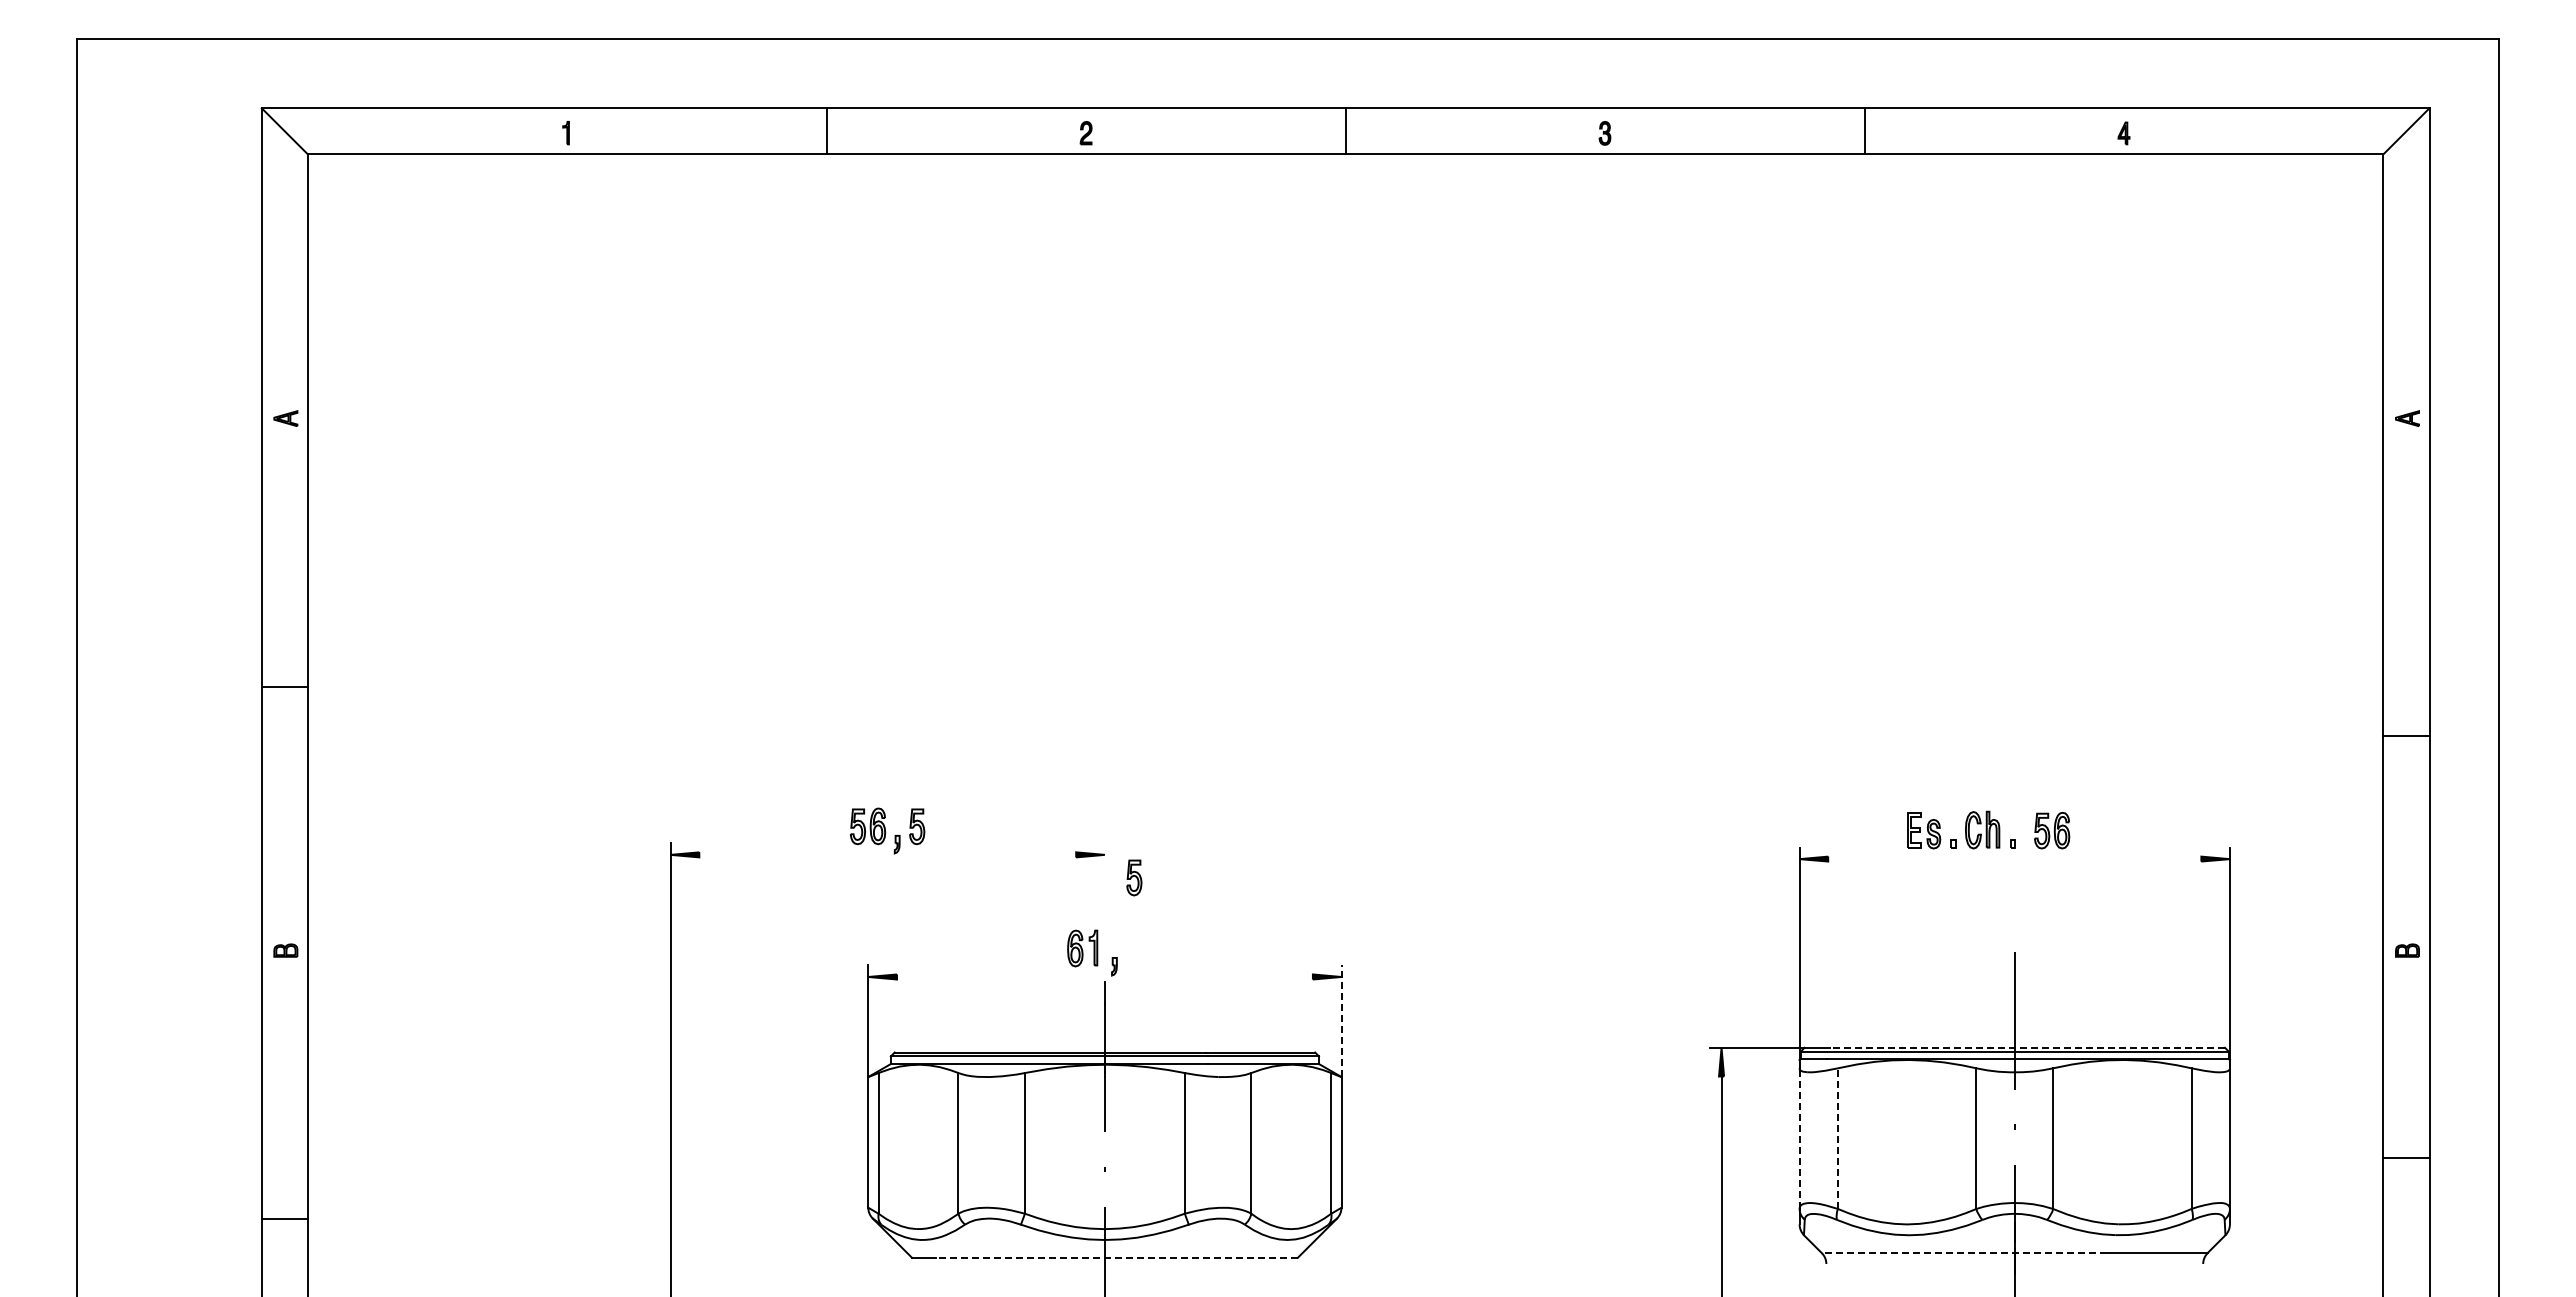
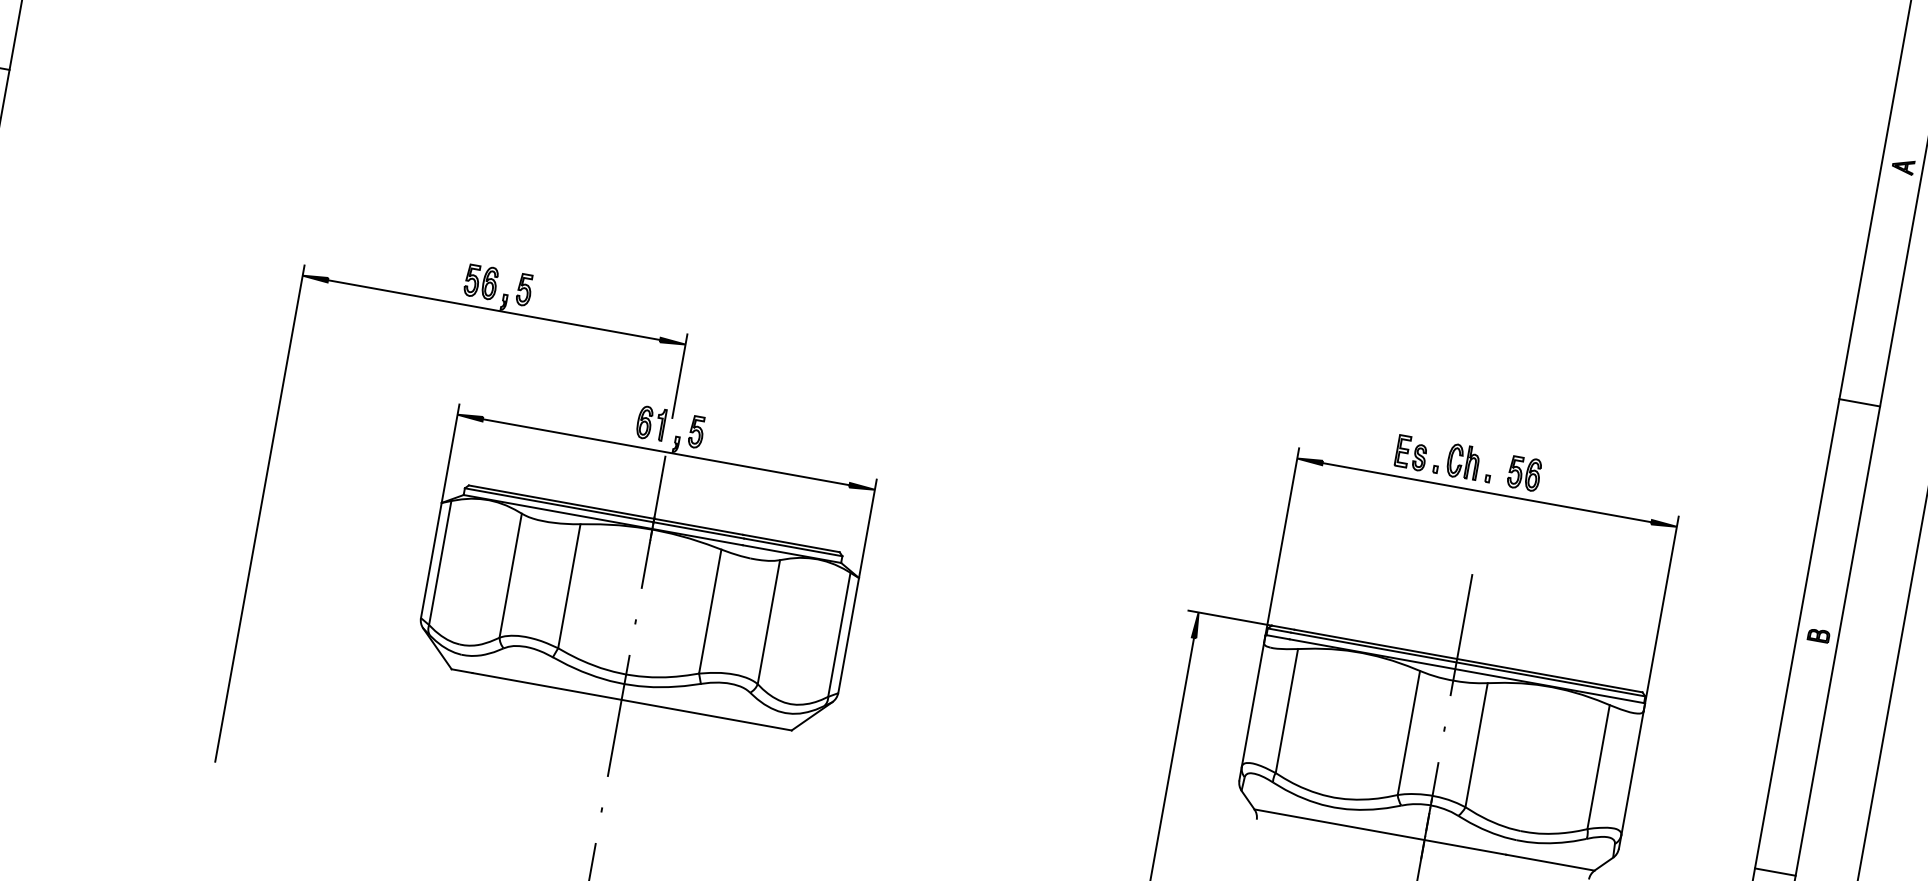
line: (2406, 735) -> (1859, 402), moved
line: (887, 854) -> (493, 309), added
line: (2014, 859) -> (1486, 492), added
part: (1134, 877) -> (696, 431), moved
line: (1104, 890) -> (679, 375), added
line: (1104, 976) -> (665, 451), added
line: (1341, 1021) -> (867, 529), dashed -> solid
line: (2027, 1047) -> (1468, 660), dashed -> solid
line: (1799, 1138) -> (1252, 704), dashed -> solid
line: (1838, 1138) -> (1287, 711), dashed -> solid
line: (2406, 1158) -> (1775, 872), moved
line: (1964, 1253) -> (1380, 832), dashed -> solid
line: (1116, 1257) -> (631, 701), dashed -> solid

